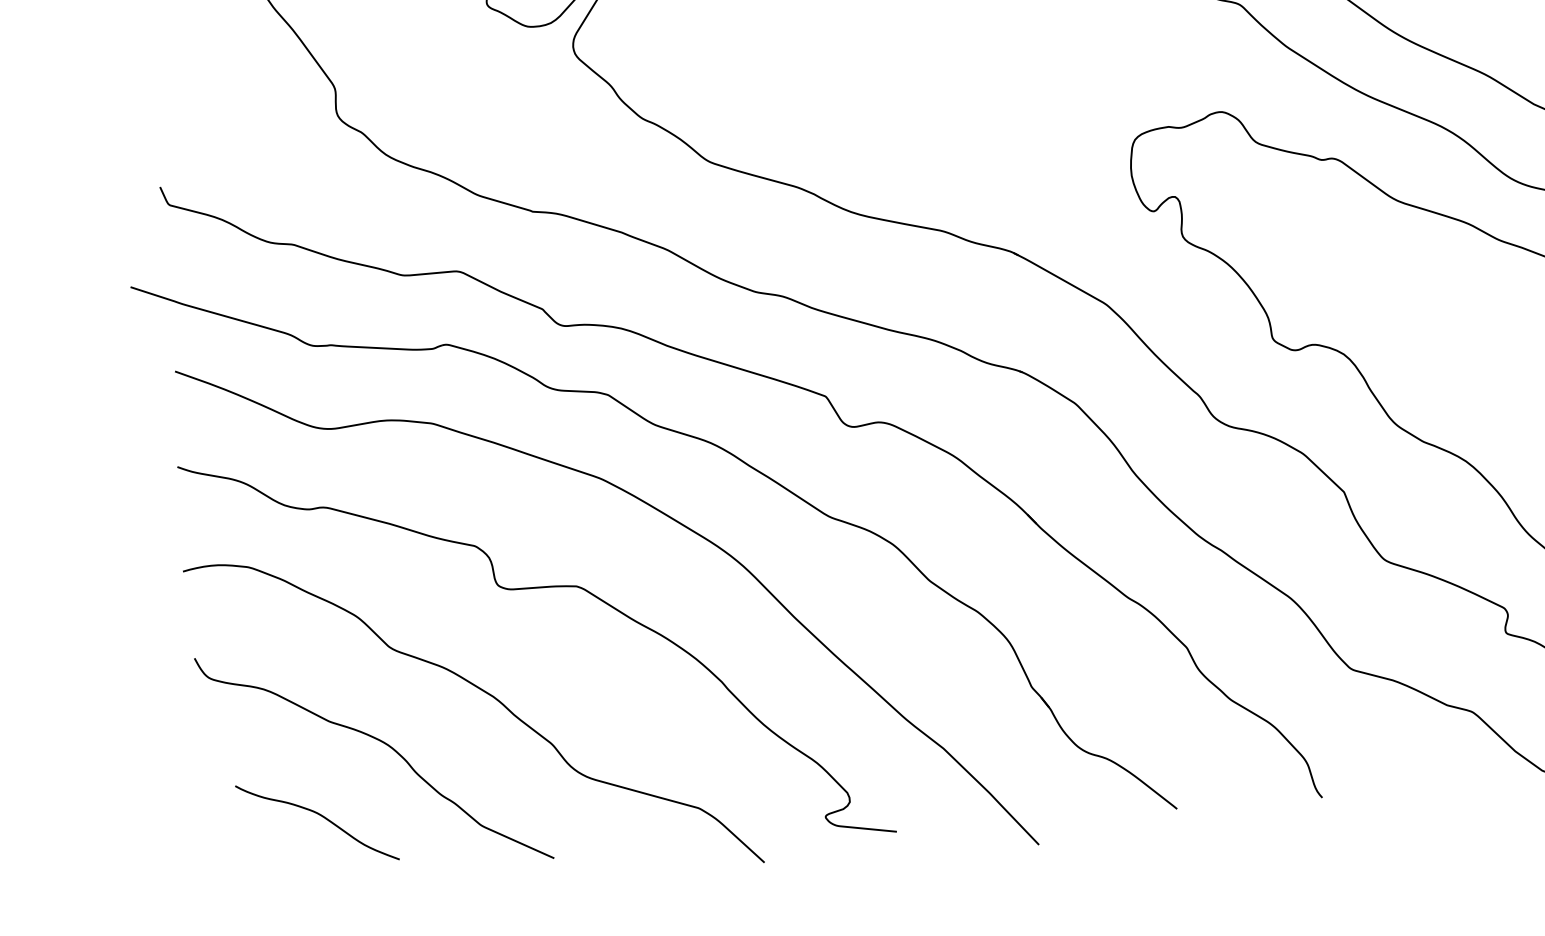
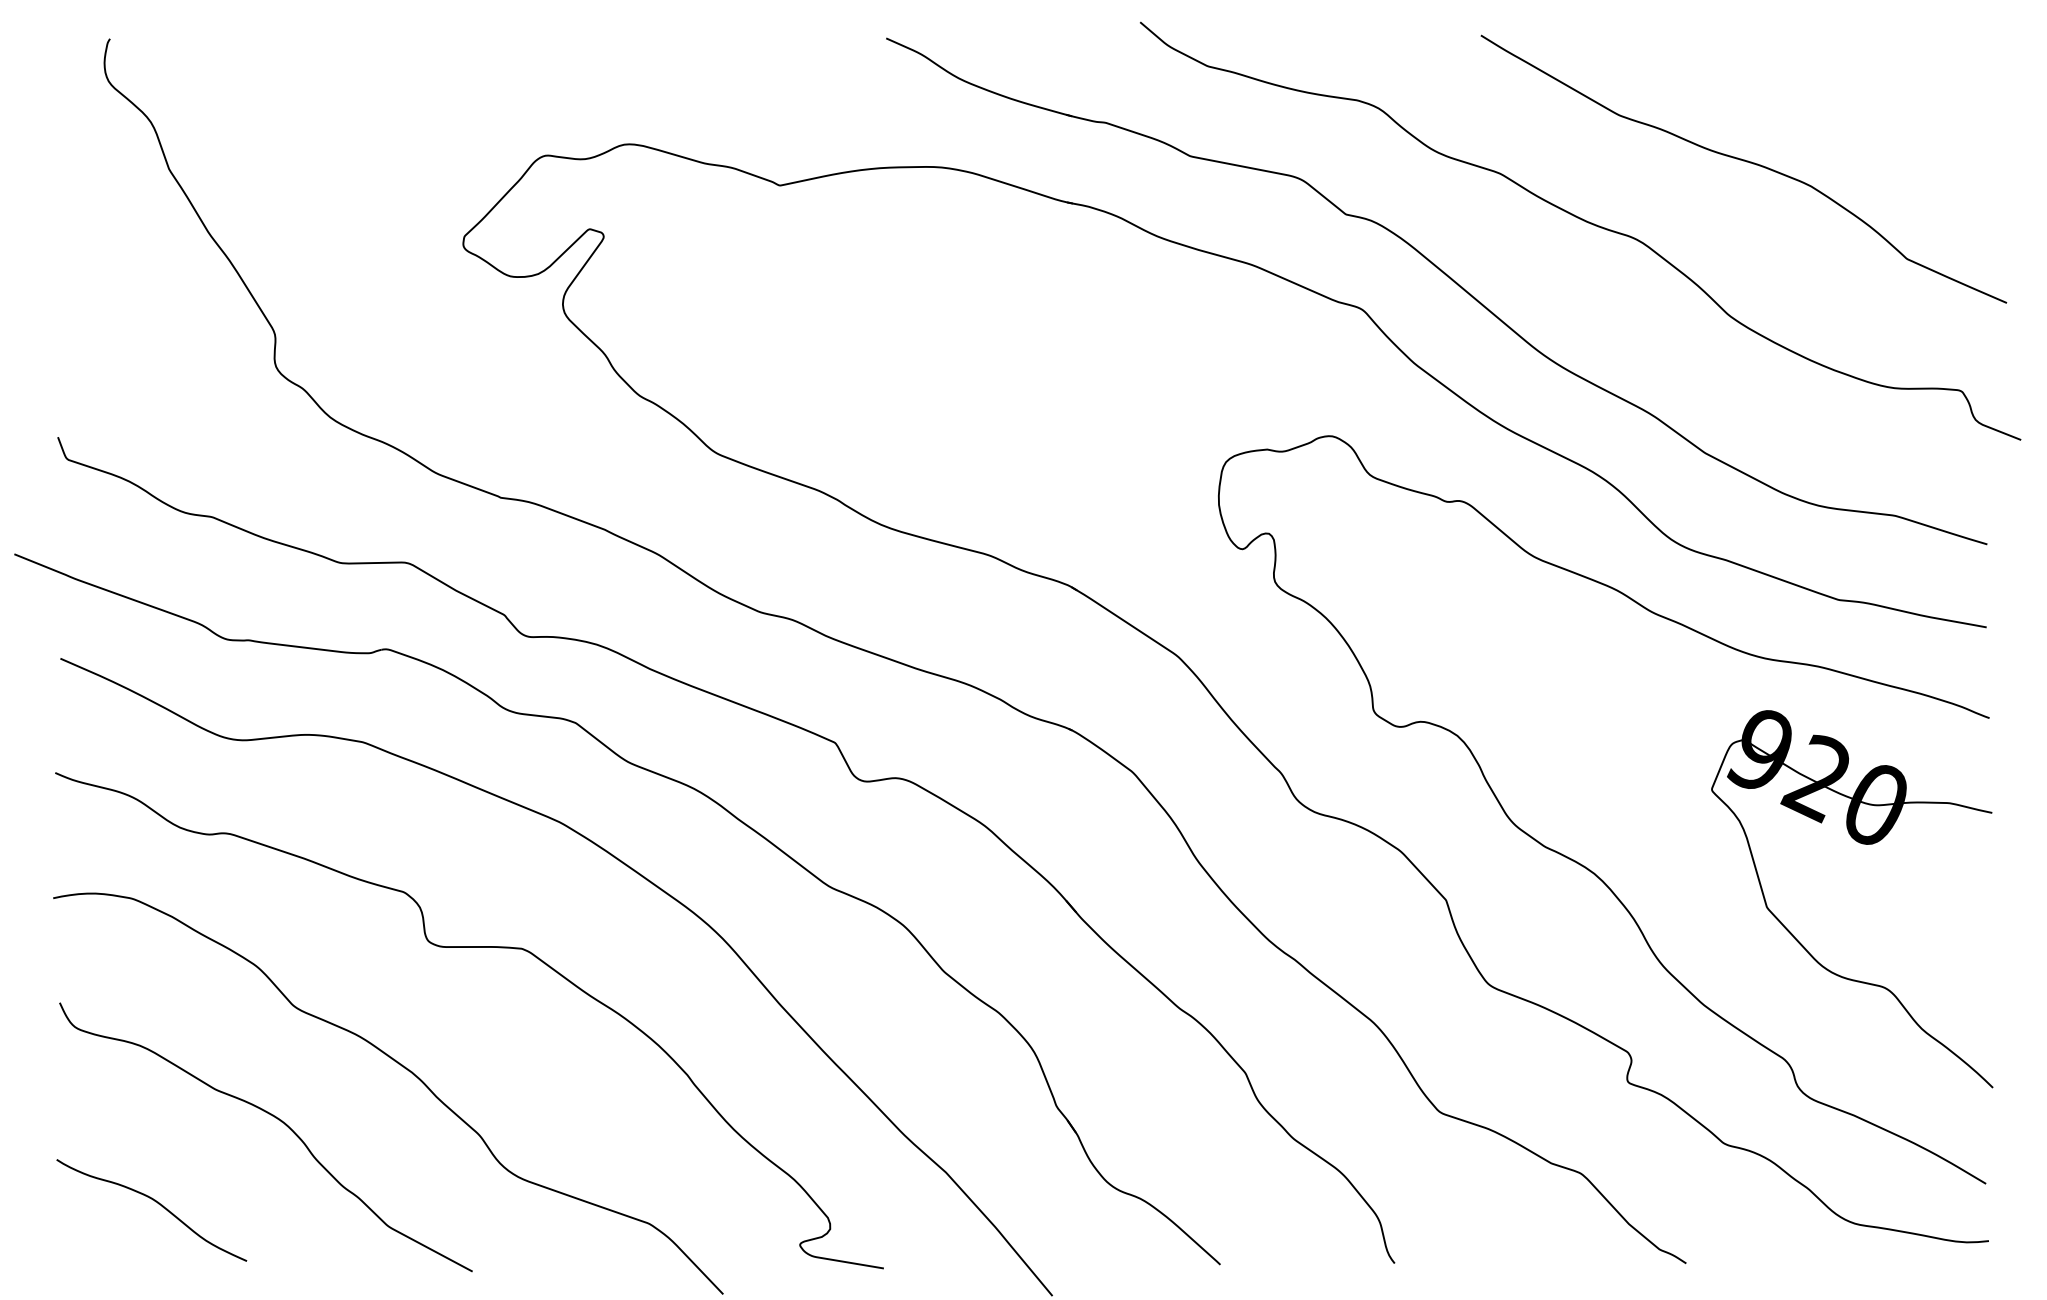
curve: (320, 815) -> (155, 1202), moved

